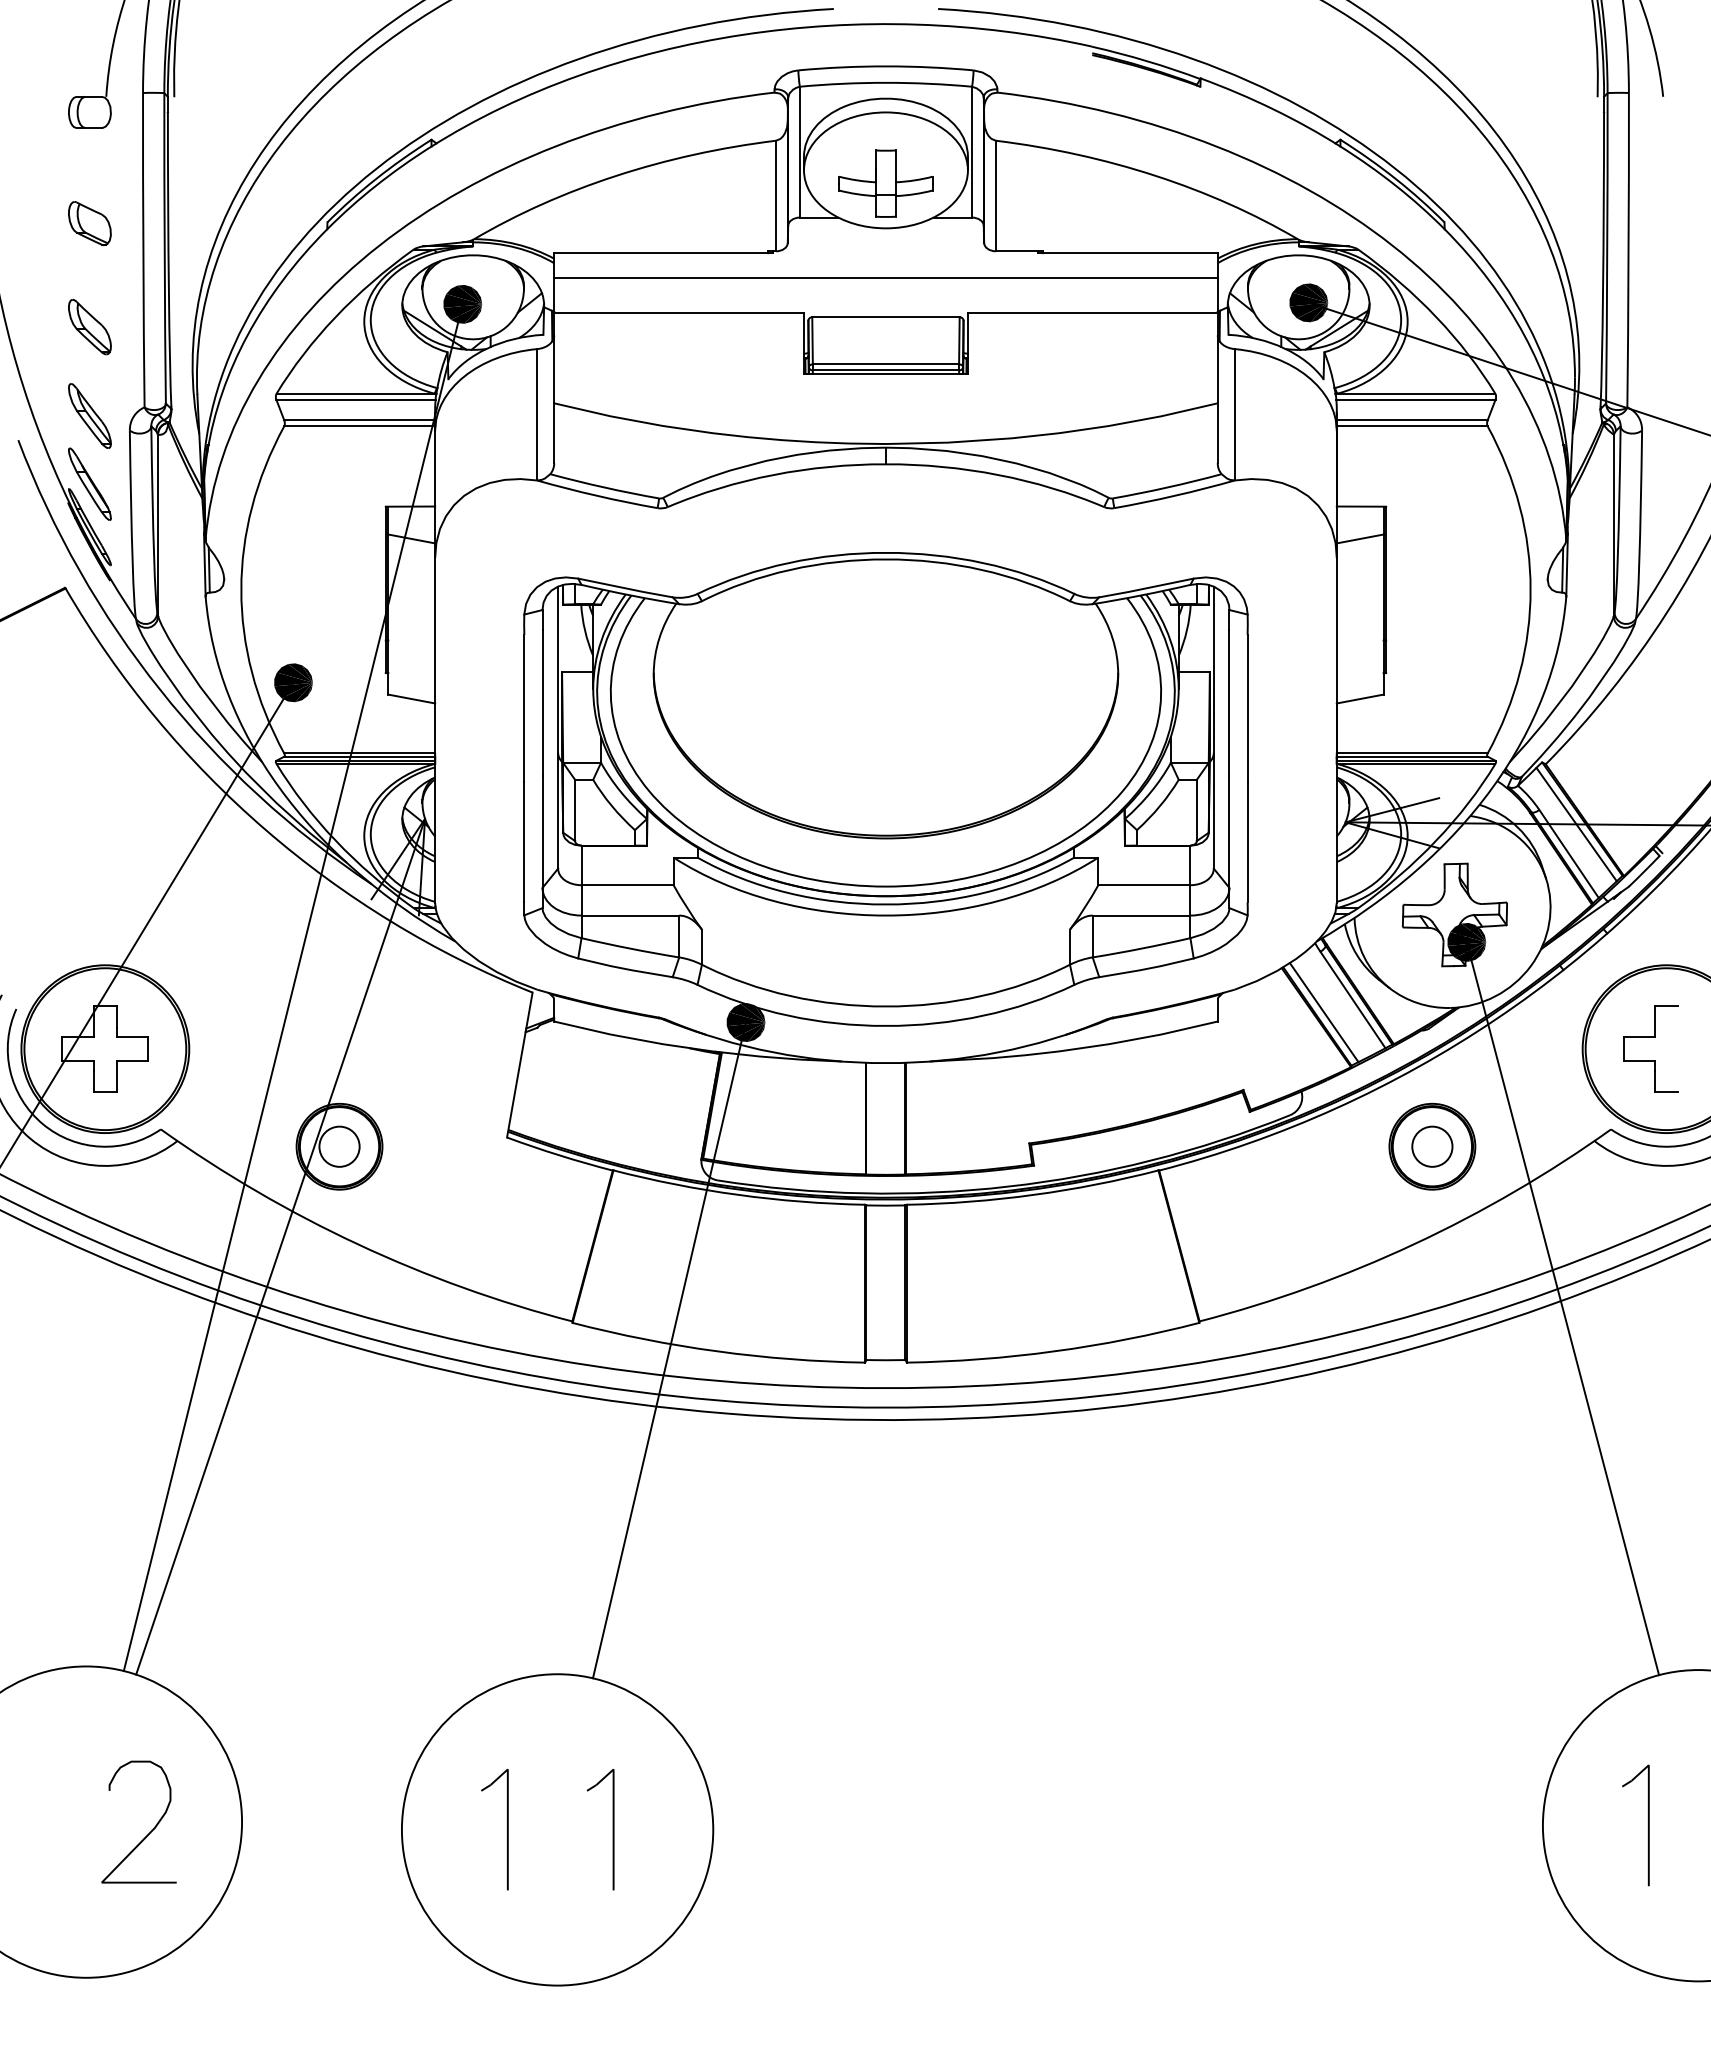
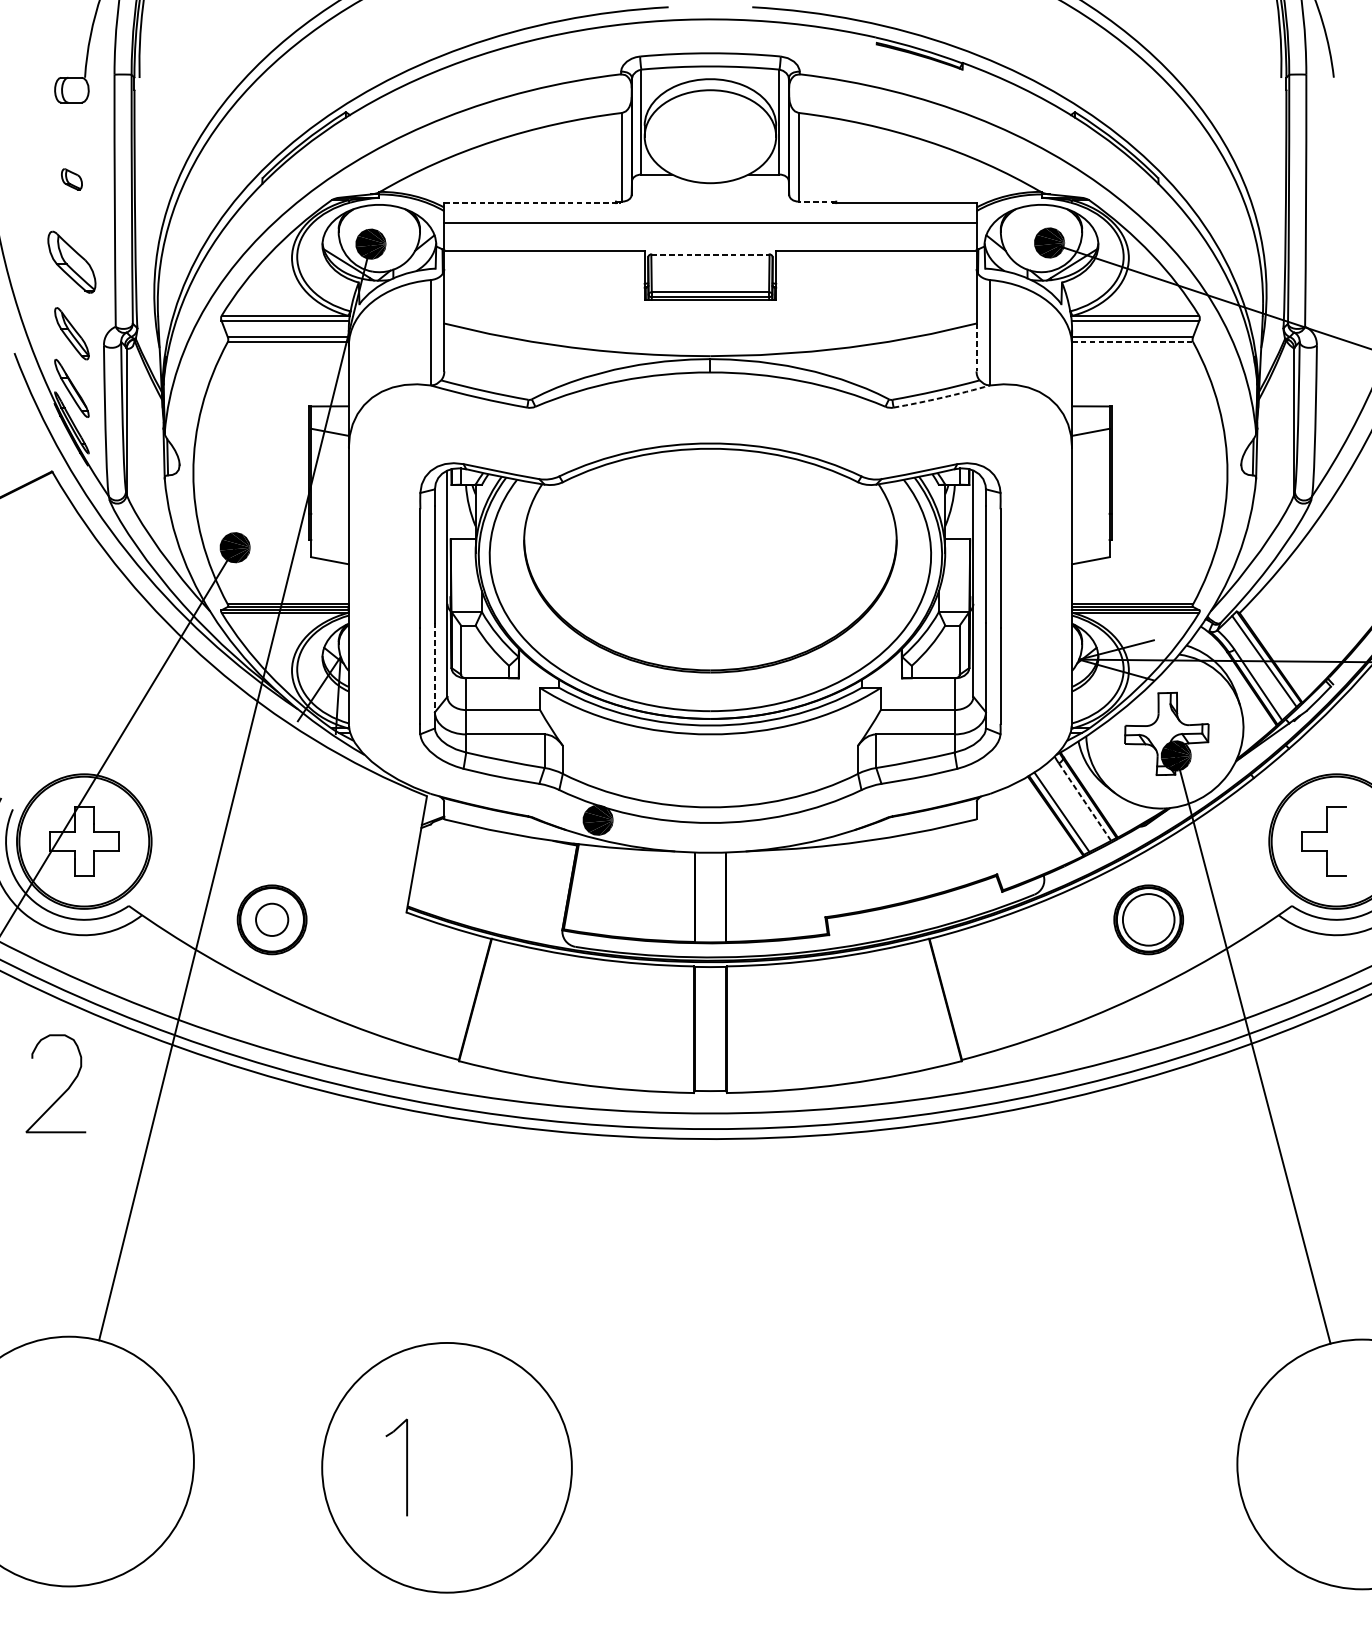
part: (885, 183) -> (710, 147), removed
part: (89, 223) -> (71, 179), size x0.6
line: (1018, 251) -> (816, 201), solid -> dashed
line: (664, 253) -> (532, 203), solid -> dashed
line: (885, 317) -> (710, 254), solid -> dashed
part: (89, 327) -> (71, 262), size x1.4
line: (1412, 426) -> (1132, 342), solid -> dashed
line: (1217, 433) -> (976, 347), solid -> dashed
arc: (1174, 495) -> (941, 397), solid -> dashed
line: (542, 836) -> (434, 671), solid -> dashed
line: (1352, 999) -> (1084, 801), solid -> dashed
circle: (1432, 1146) -> (1148, 919), size x1.6
line: (280, 1246) -> (224, 999), removed
line: (668, 1350) -> (536, 1083), removed
part: (1647, 1825) -> (1321, 1464), removed
part: (612, 1829) -> (491, 1467), removed
curve: (149, 1832) -> (64, 1092), moved

